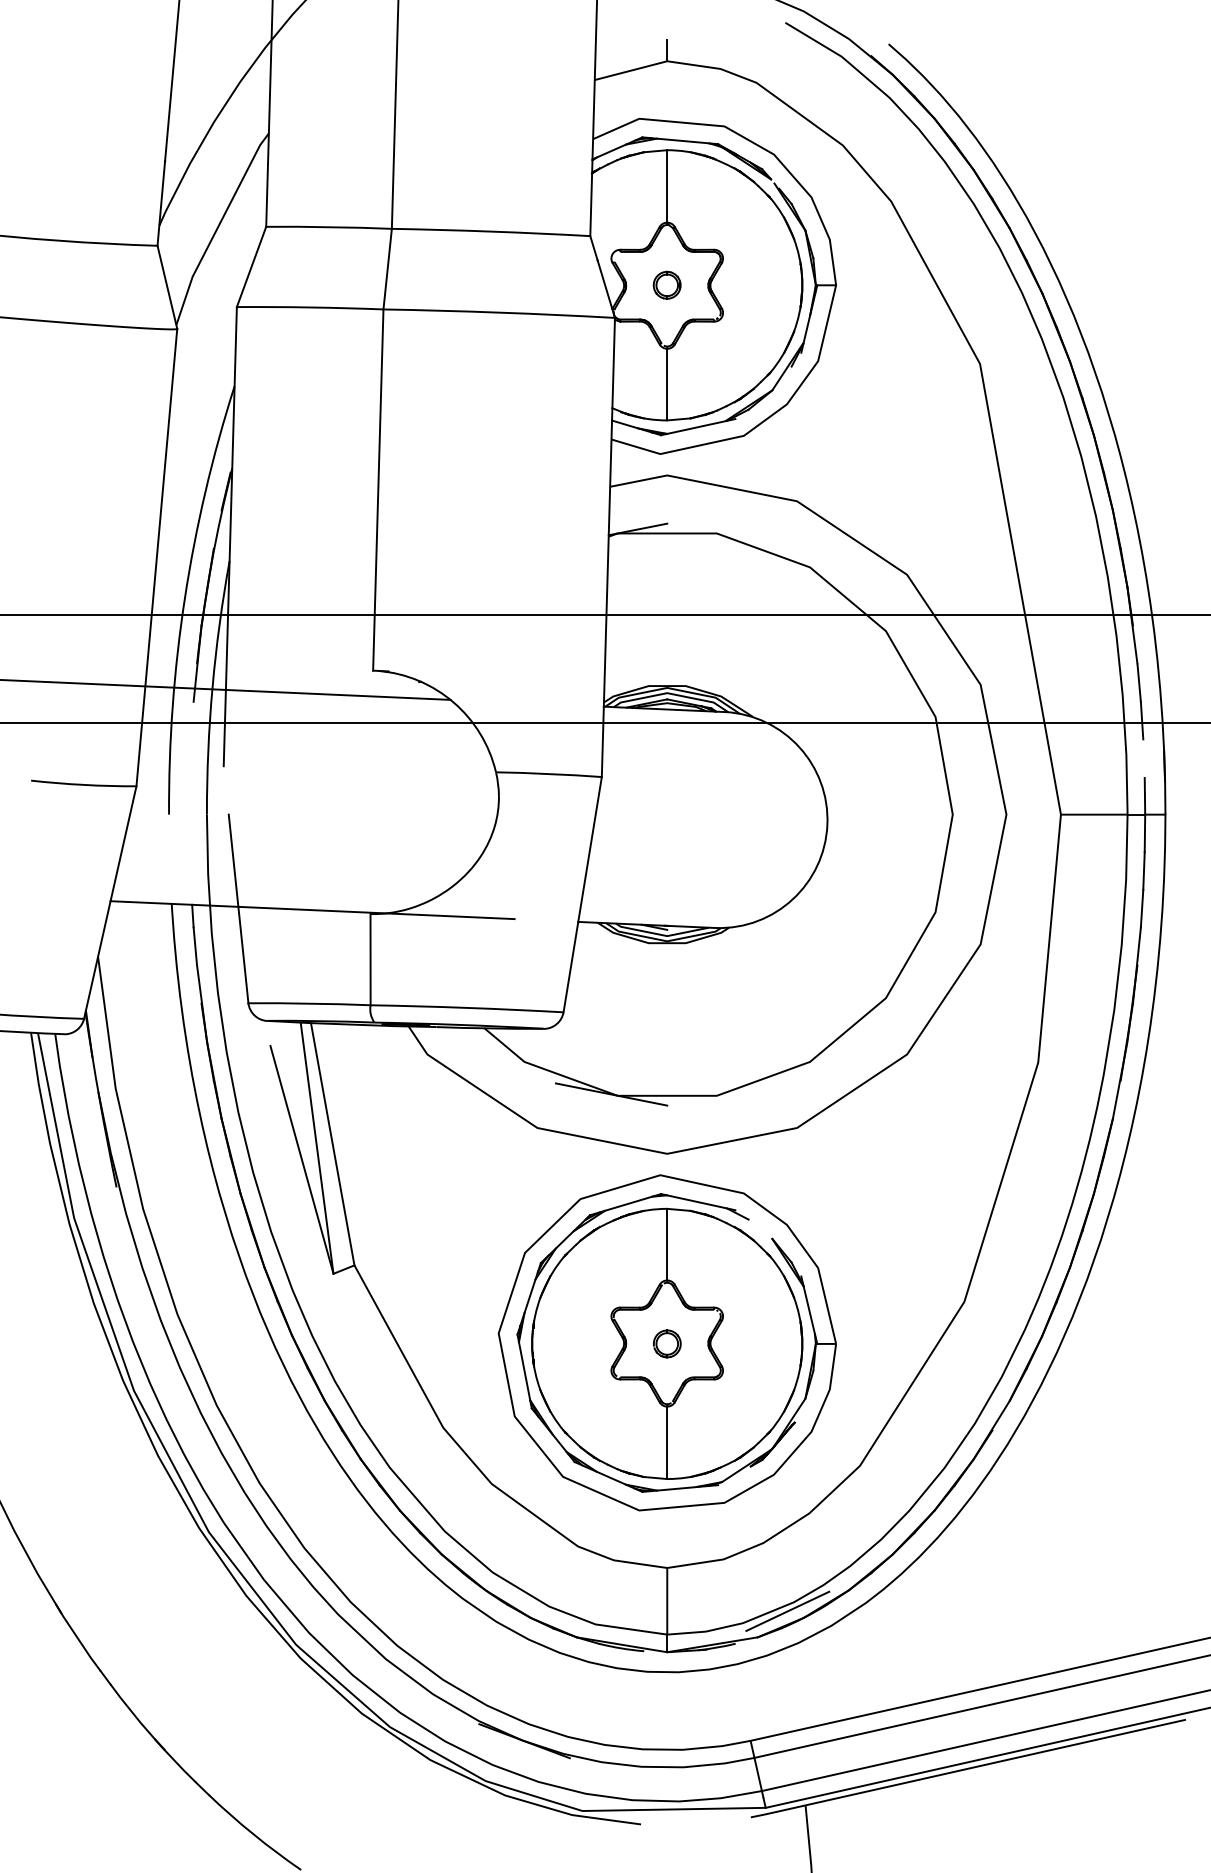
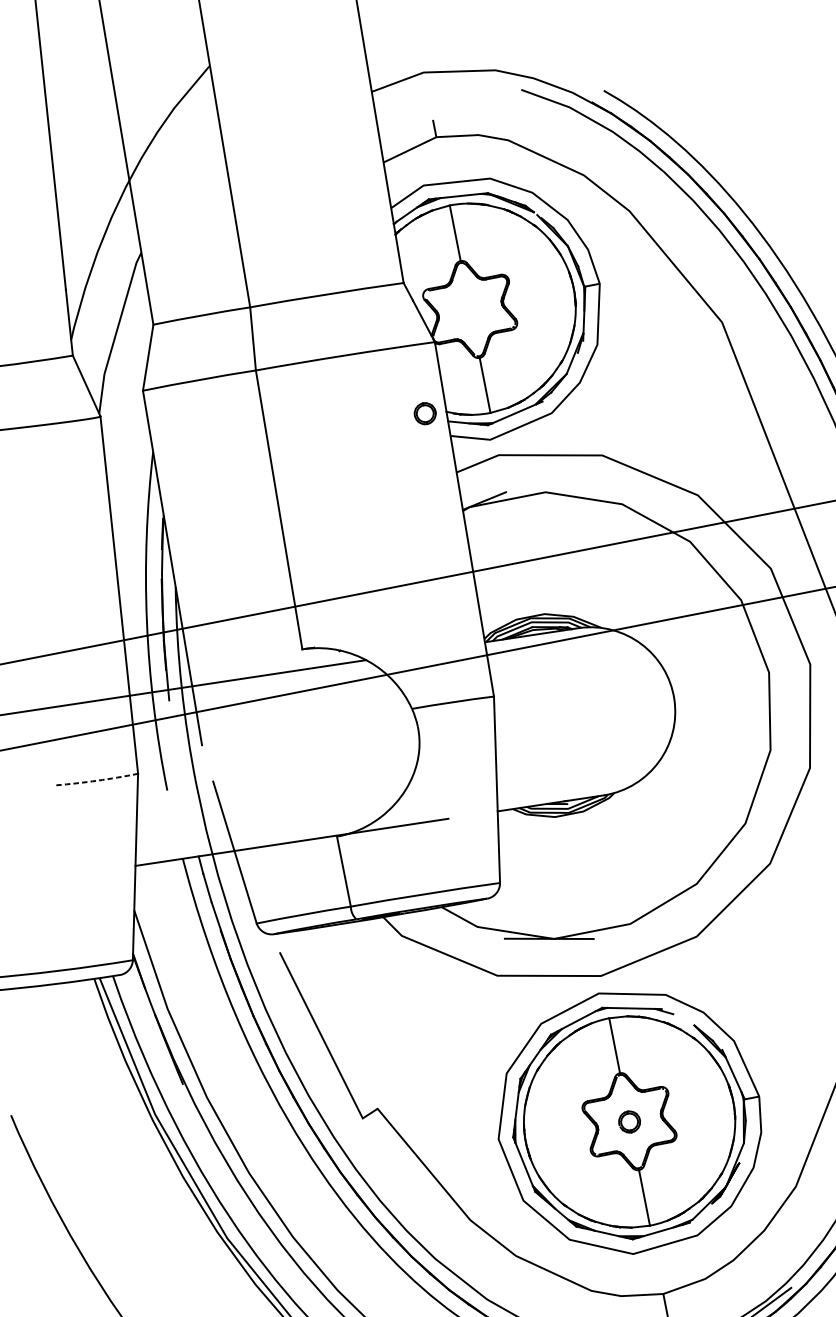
part: (666, 284) -> (424, 413), moved
arc: (83, 784) -> (97, 780), solid -> dashed
line: (332, 1144) -> (342, 1019), removed
line: (316, 1147) -> (330, 1023), removed

